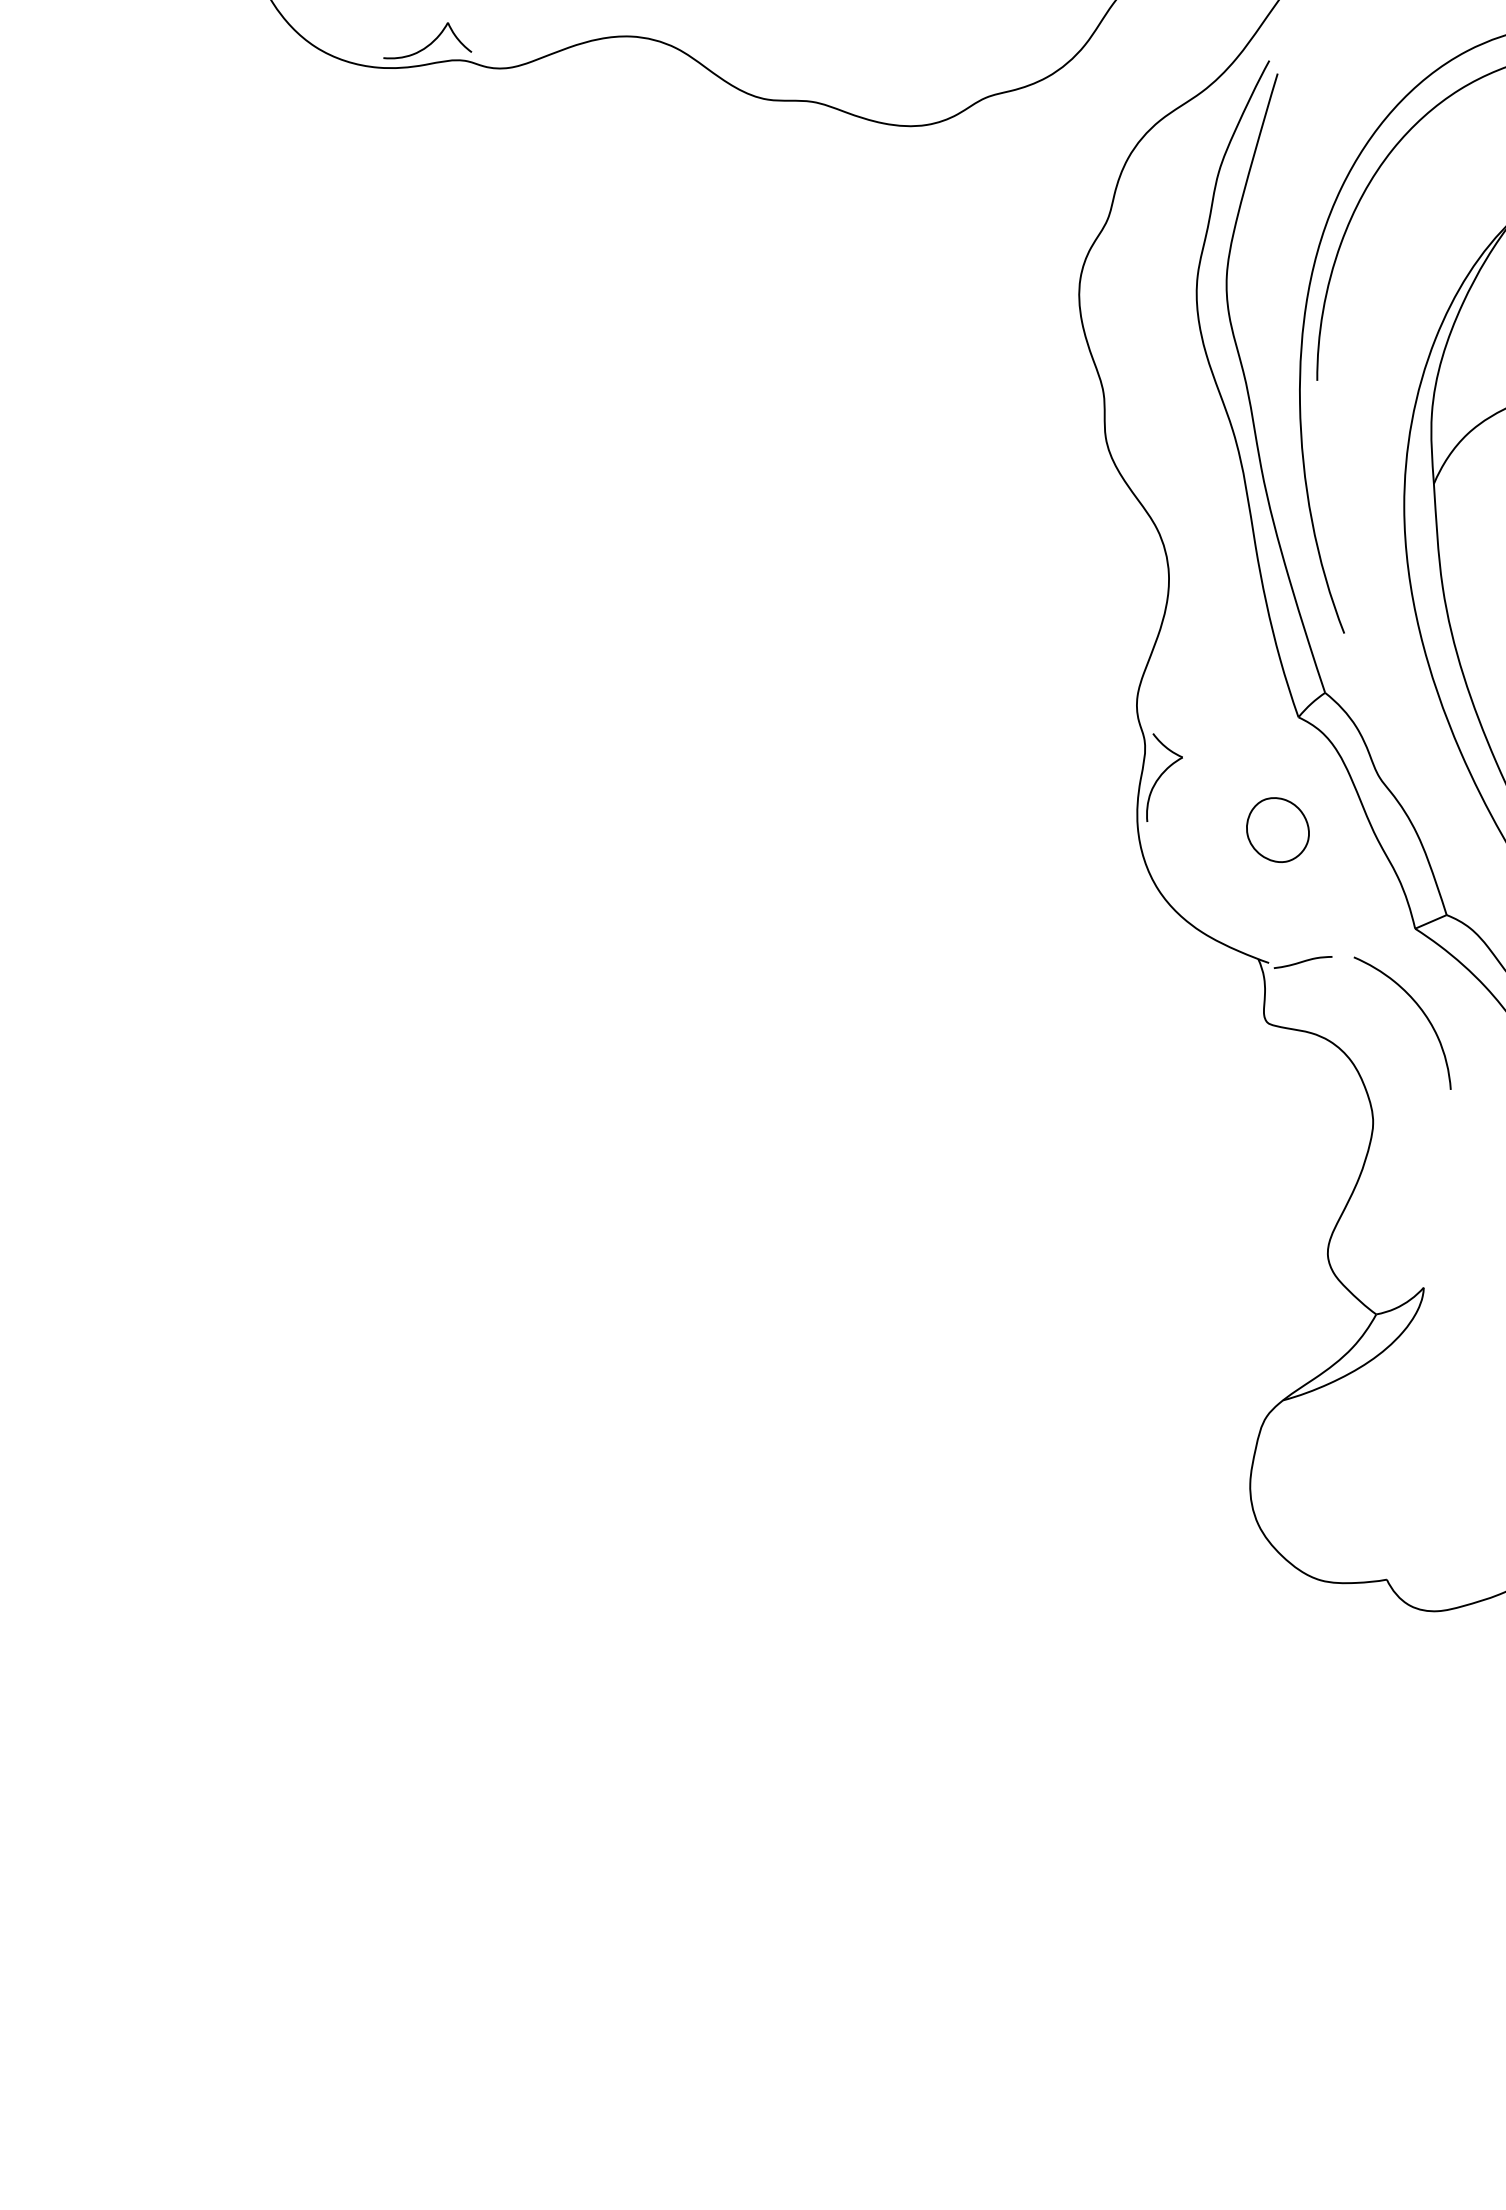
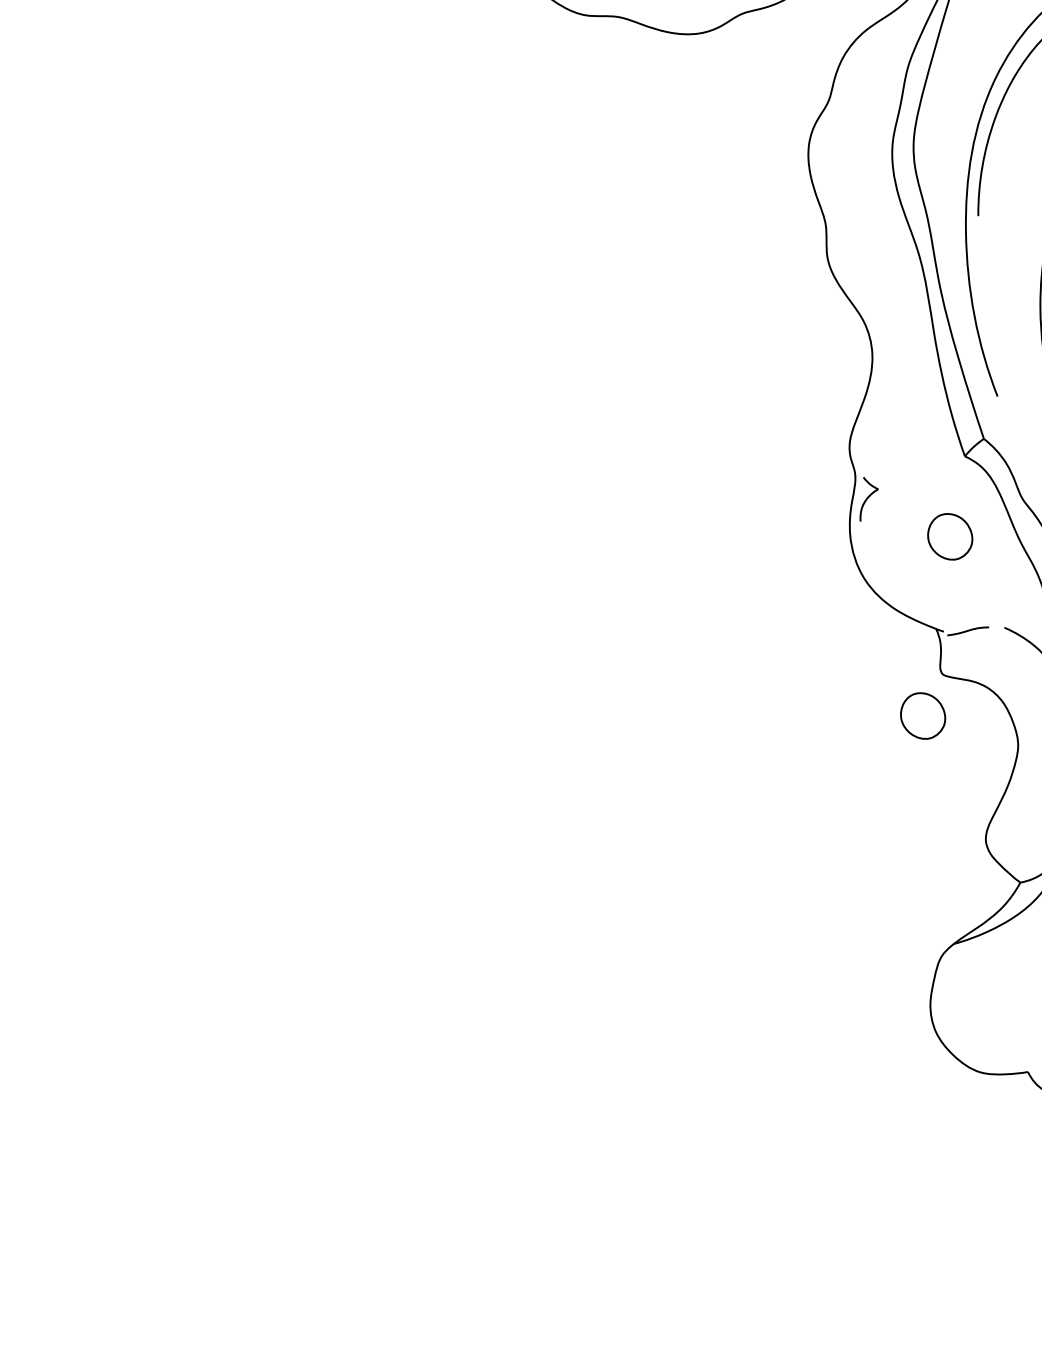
part: (1164, 777) -> (869, 499), size x0.7
part: (1239, 1080) -> (922, 715), added

